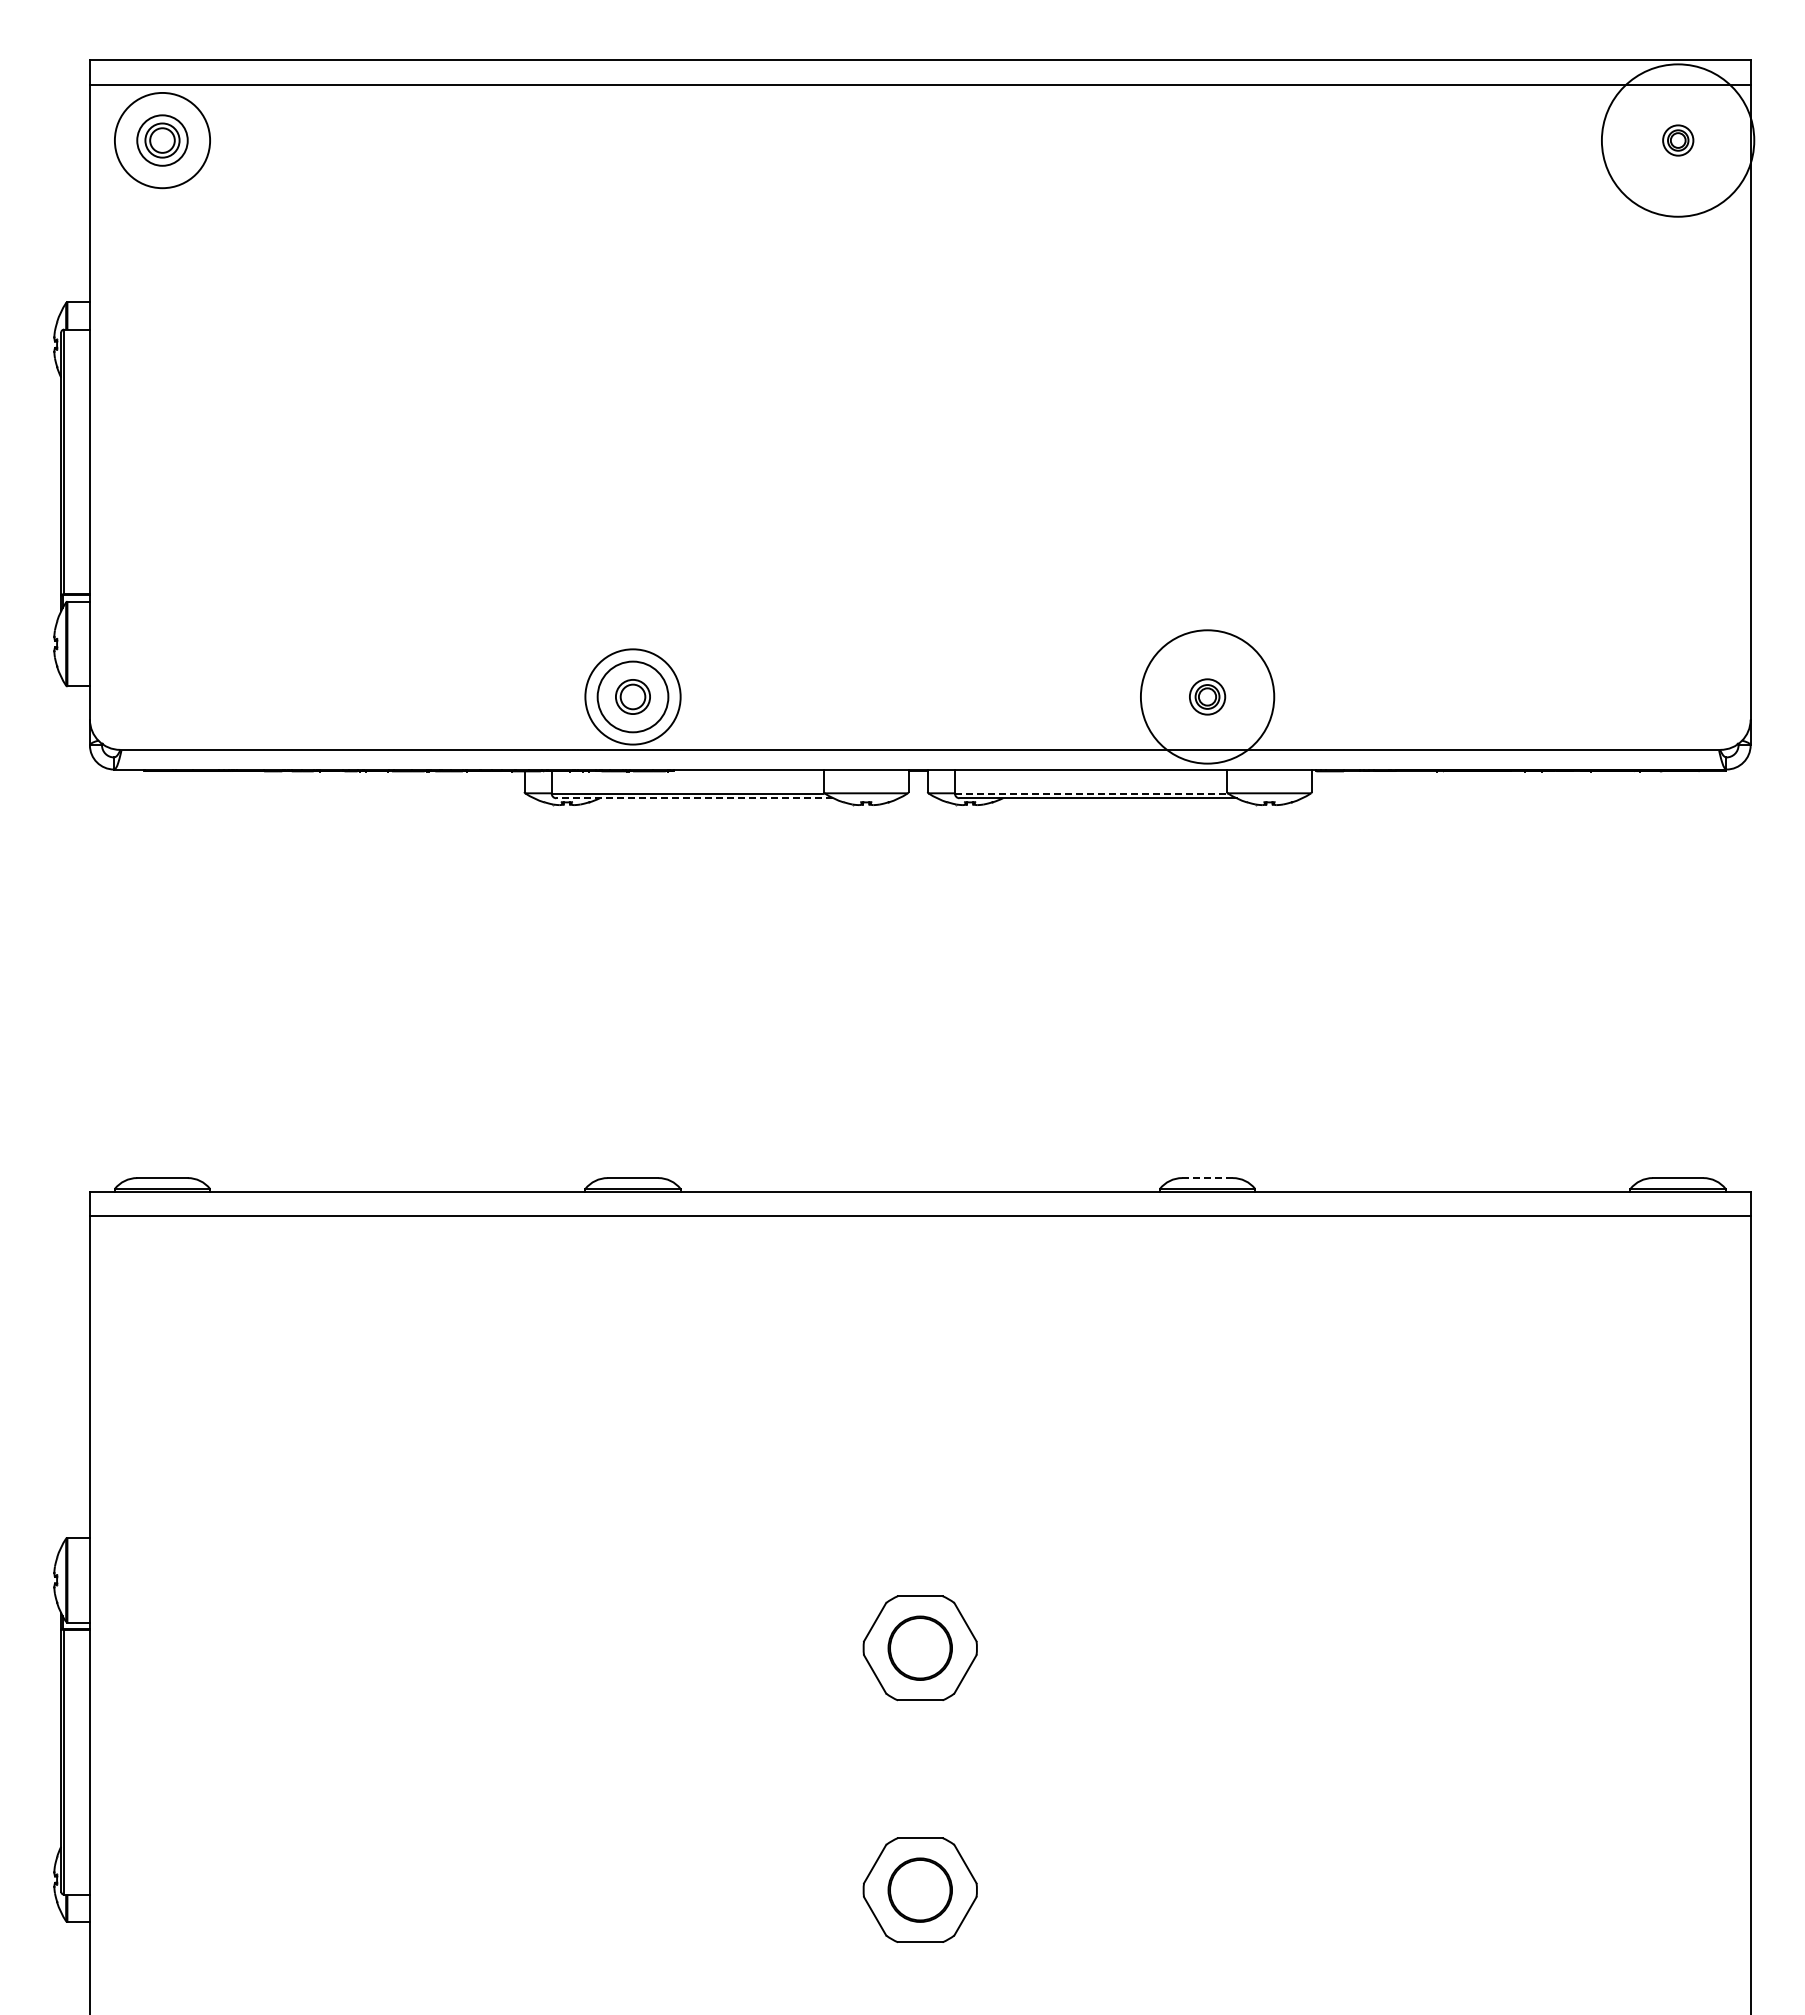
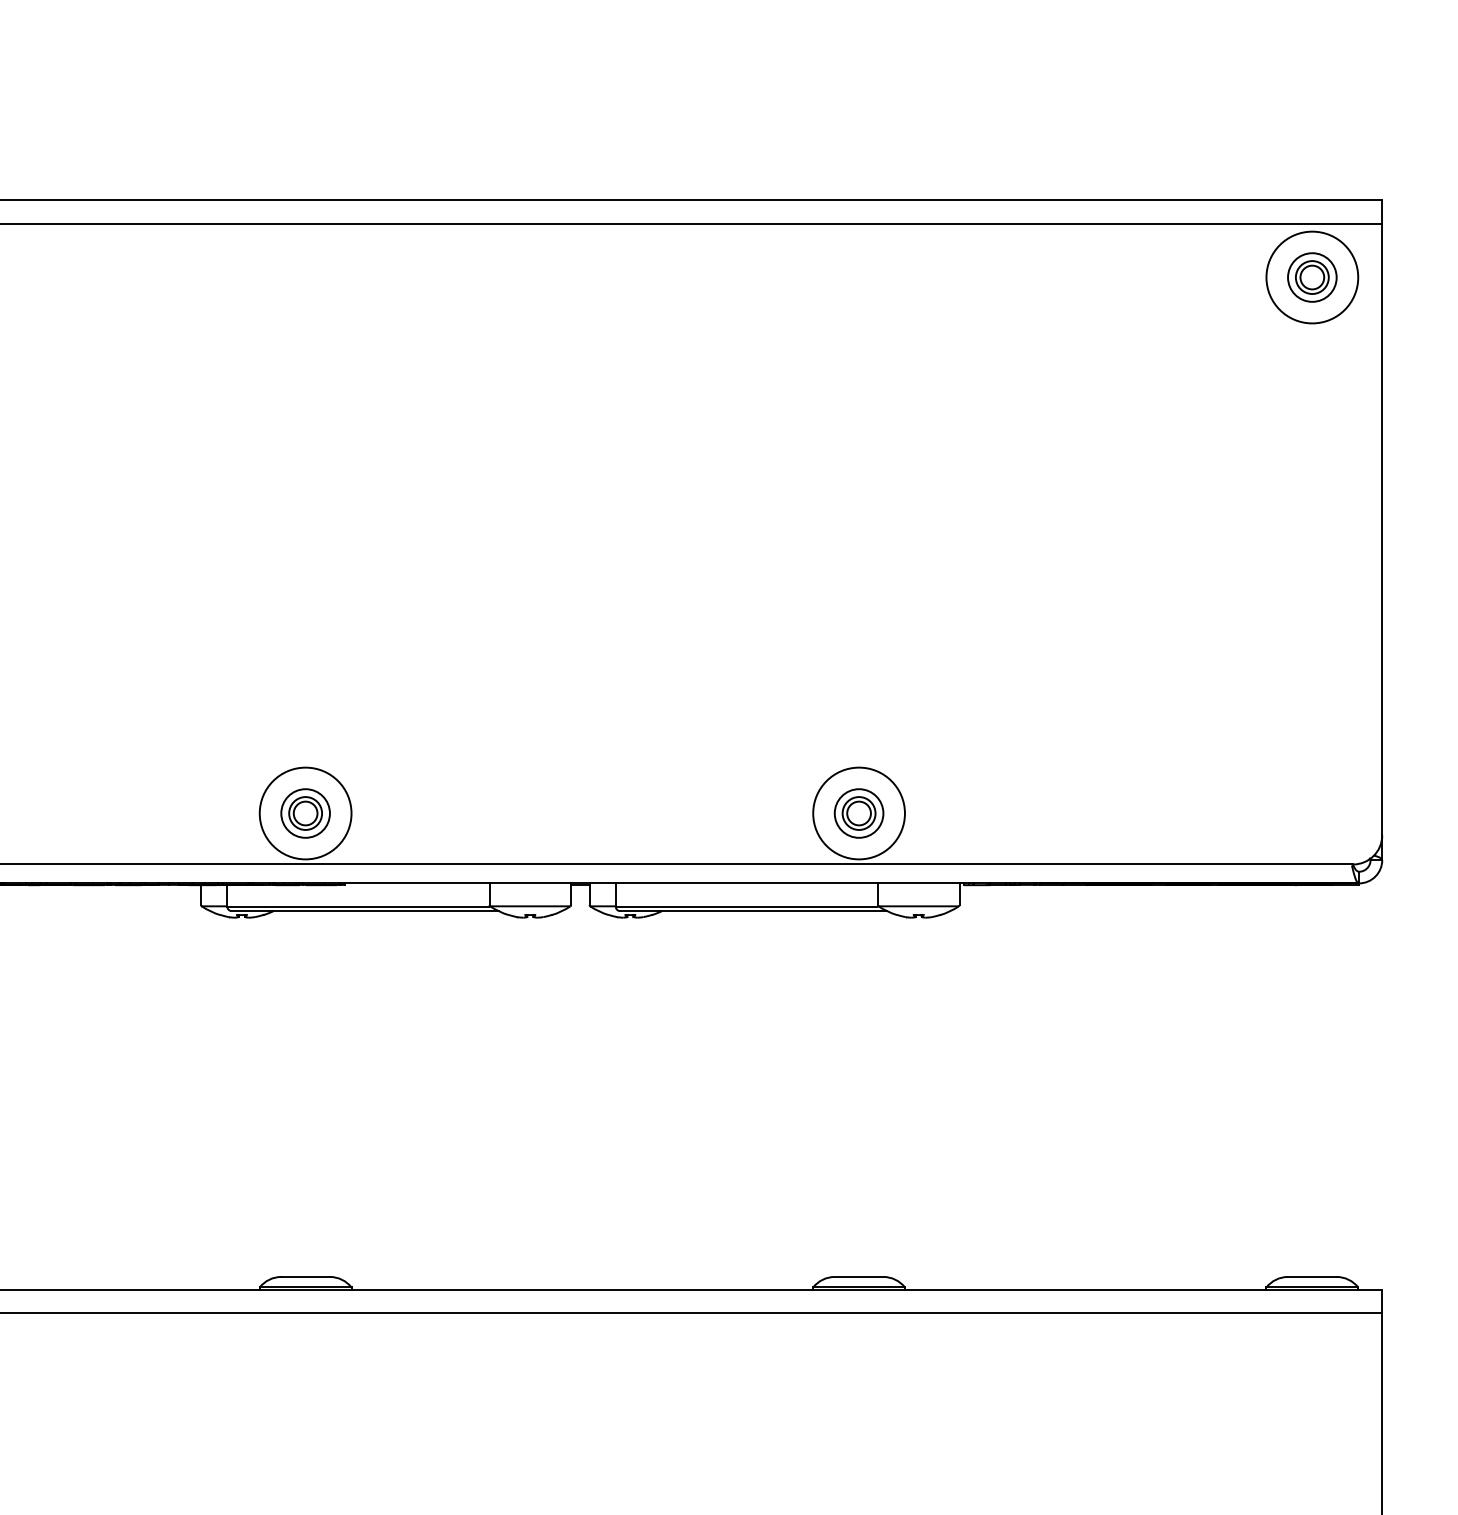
circle: (1677, 140) -> (1311, 277), size x0.62
part: (1678, 140) -> (1312, 277), size x1.67
circle: (632, 696) -> (305, 813), size x0.71
circle: (1207, 696) -> (859, 813), size x0.71
part: (1207, 696) -> (859, 813), size x1.43
line: (1090, 793) -> (746, 906), dashed -> solid
line: (694, 798) -> (364, 911), dashed -> solid
line: (1207, 1178) -> (859, 1277), dashed -> solid

